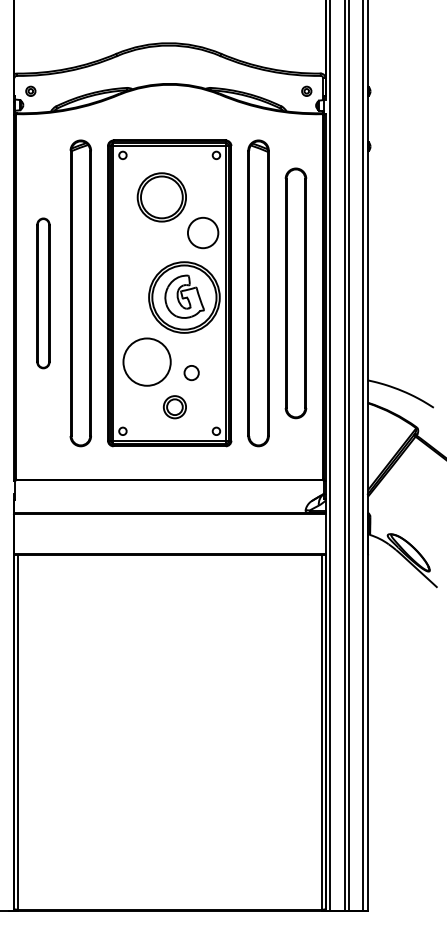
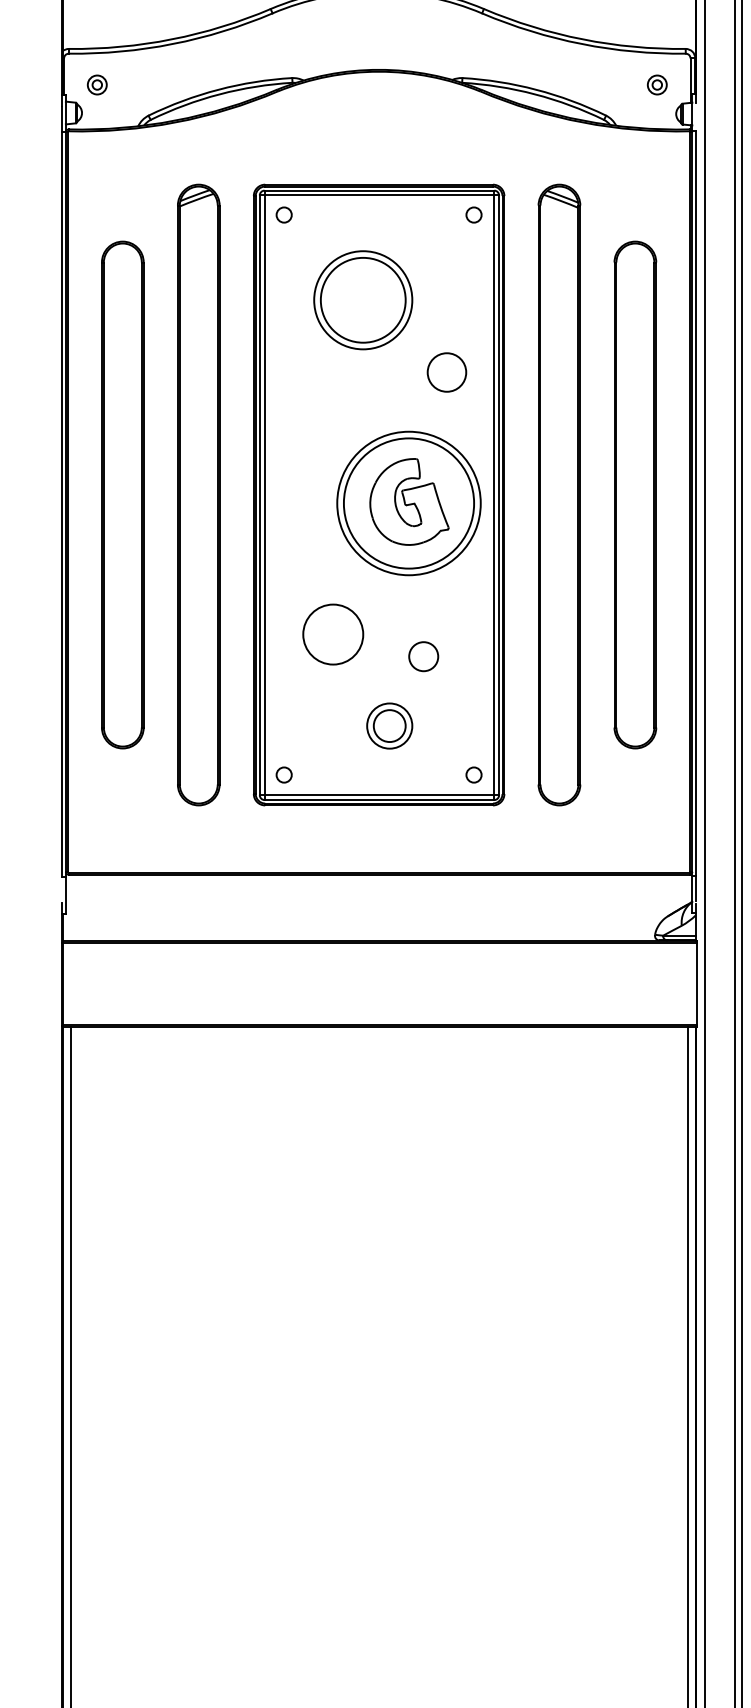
circle: (202, 232) -> (445, 371), size x0.62
part: (43, 293) -> (122, 495), size x1.67
circle: (146, 361) -> (332, 633), size x0.62

